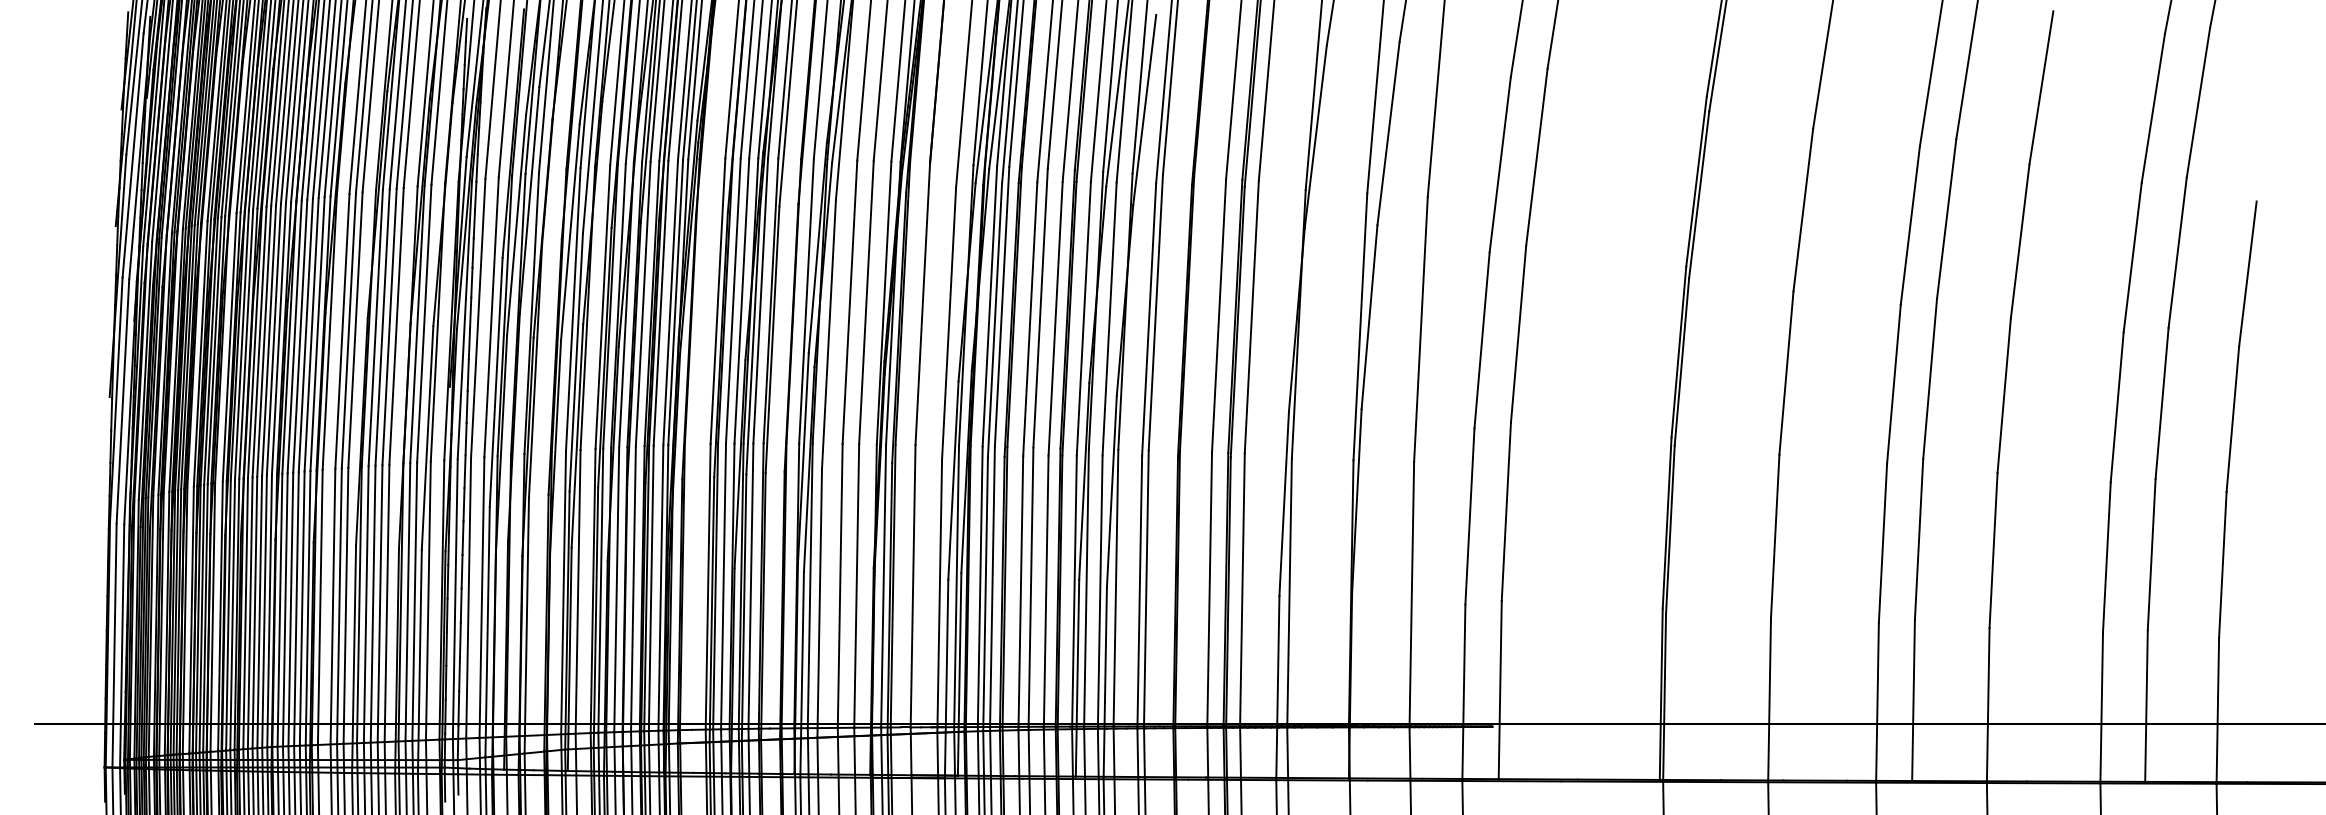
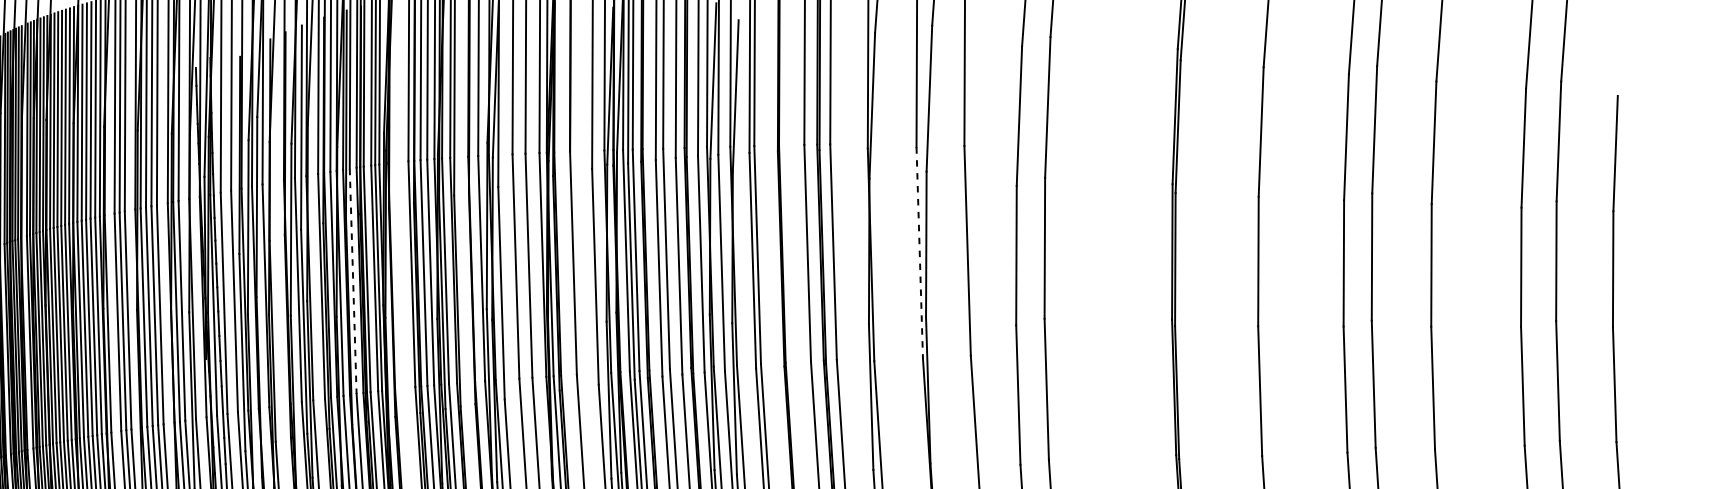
line: (643, 304) -> (353, 281), solid -> dashed
line: (1360, 326) -> (919, 252), solid -> dashed

